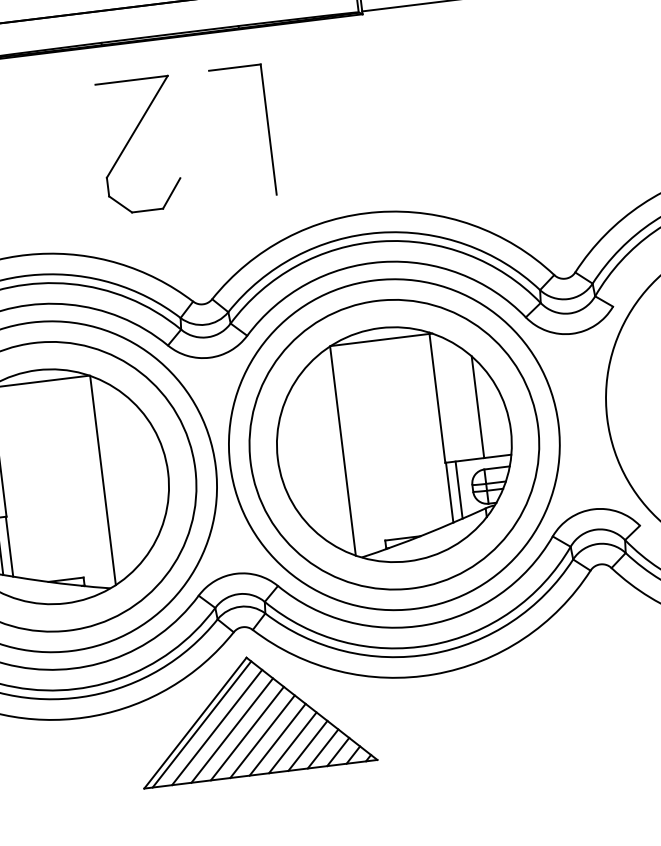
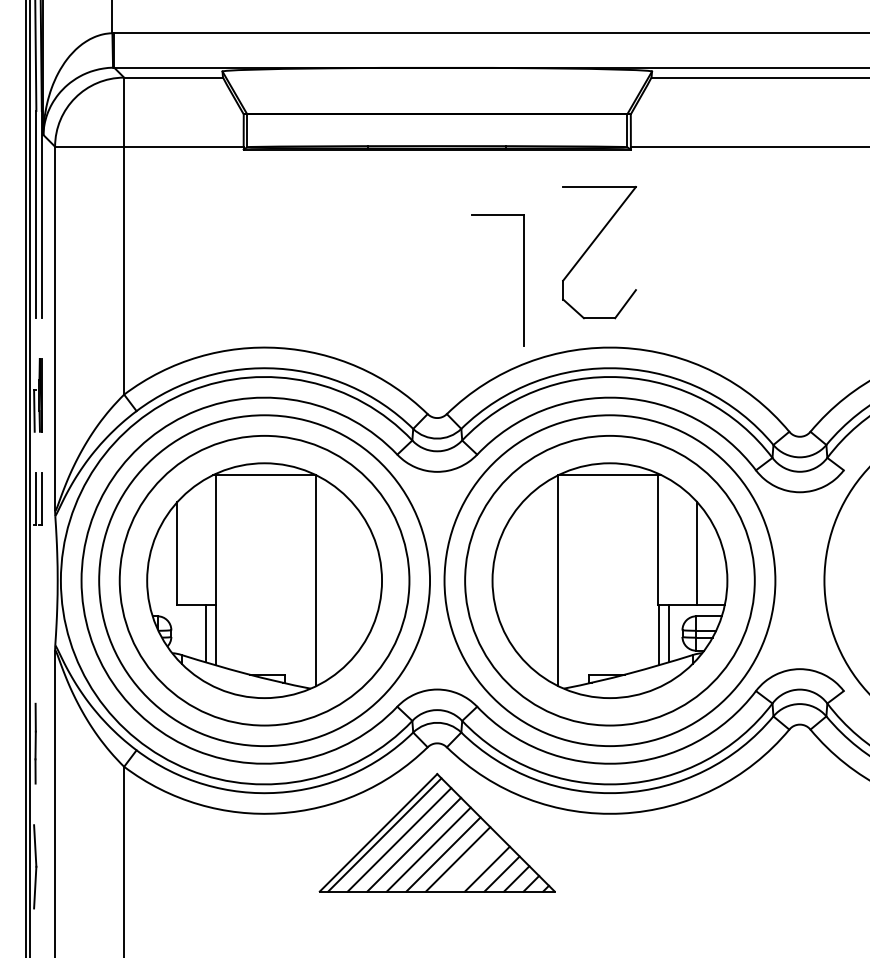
part: (268, 129) -> (523, 280), moved
part: (129, 141) -> (590, 247), moved
line: (292, 742) -> (472, 863), removed

